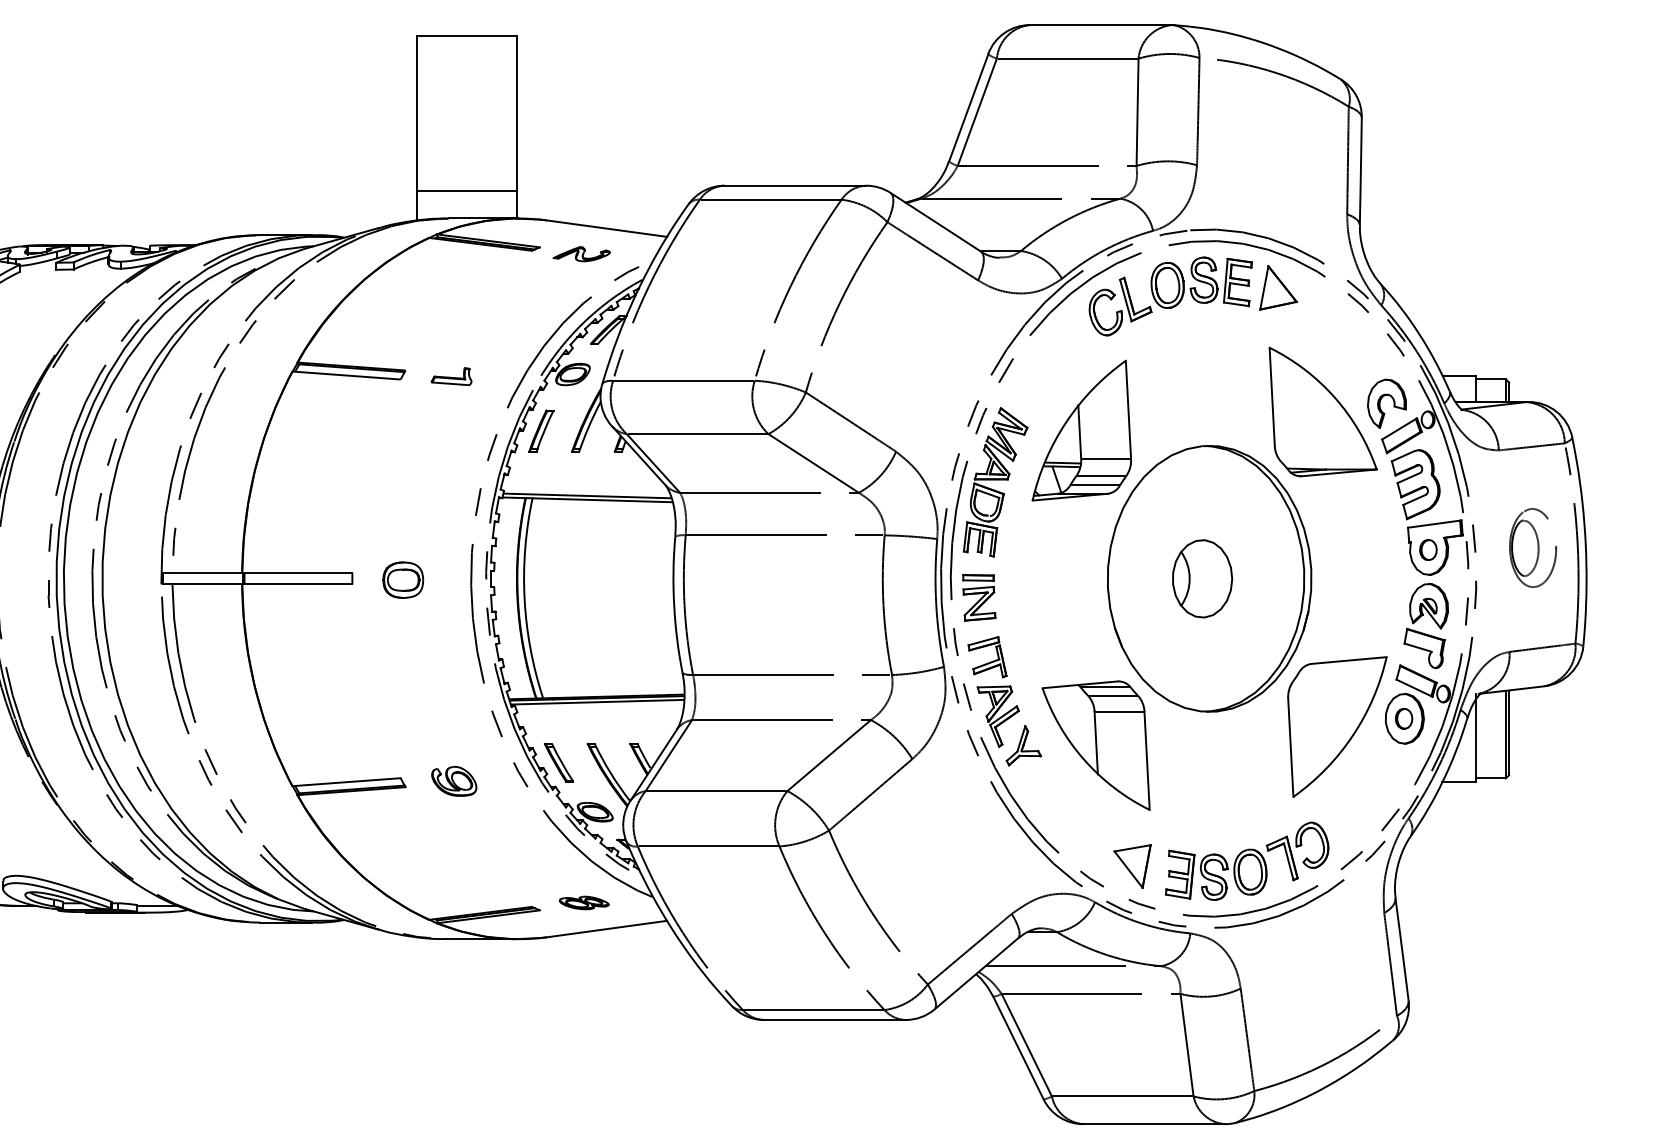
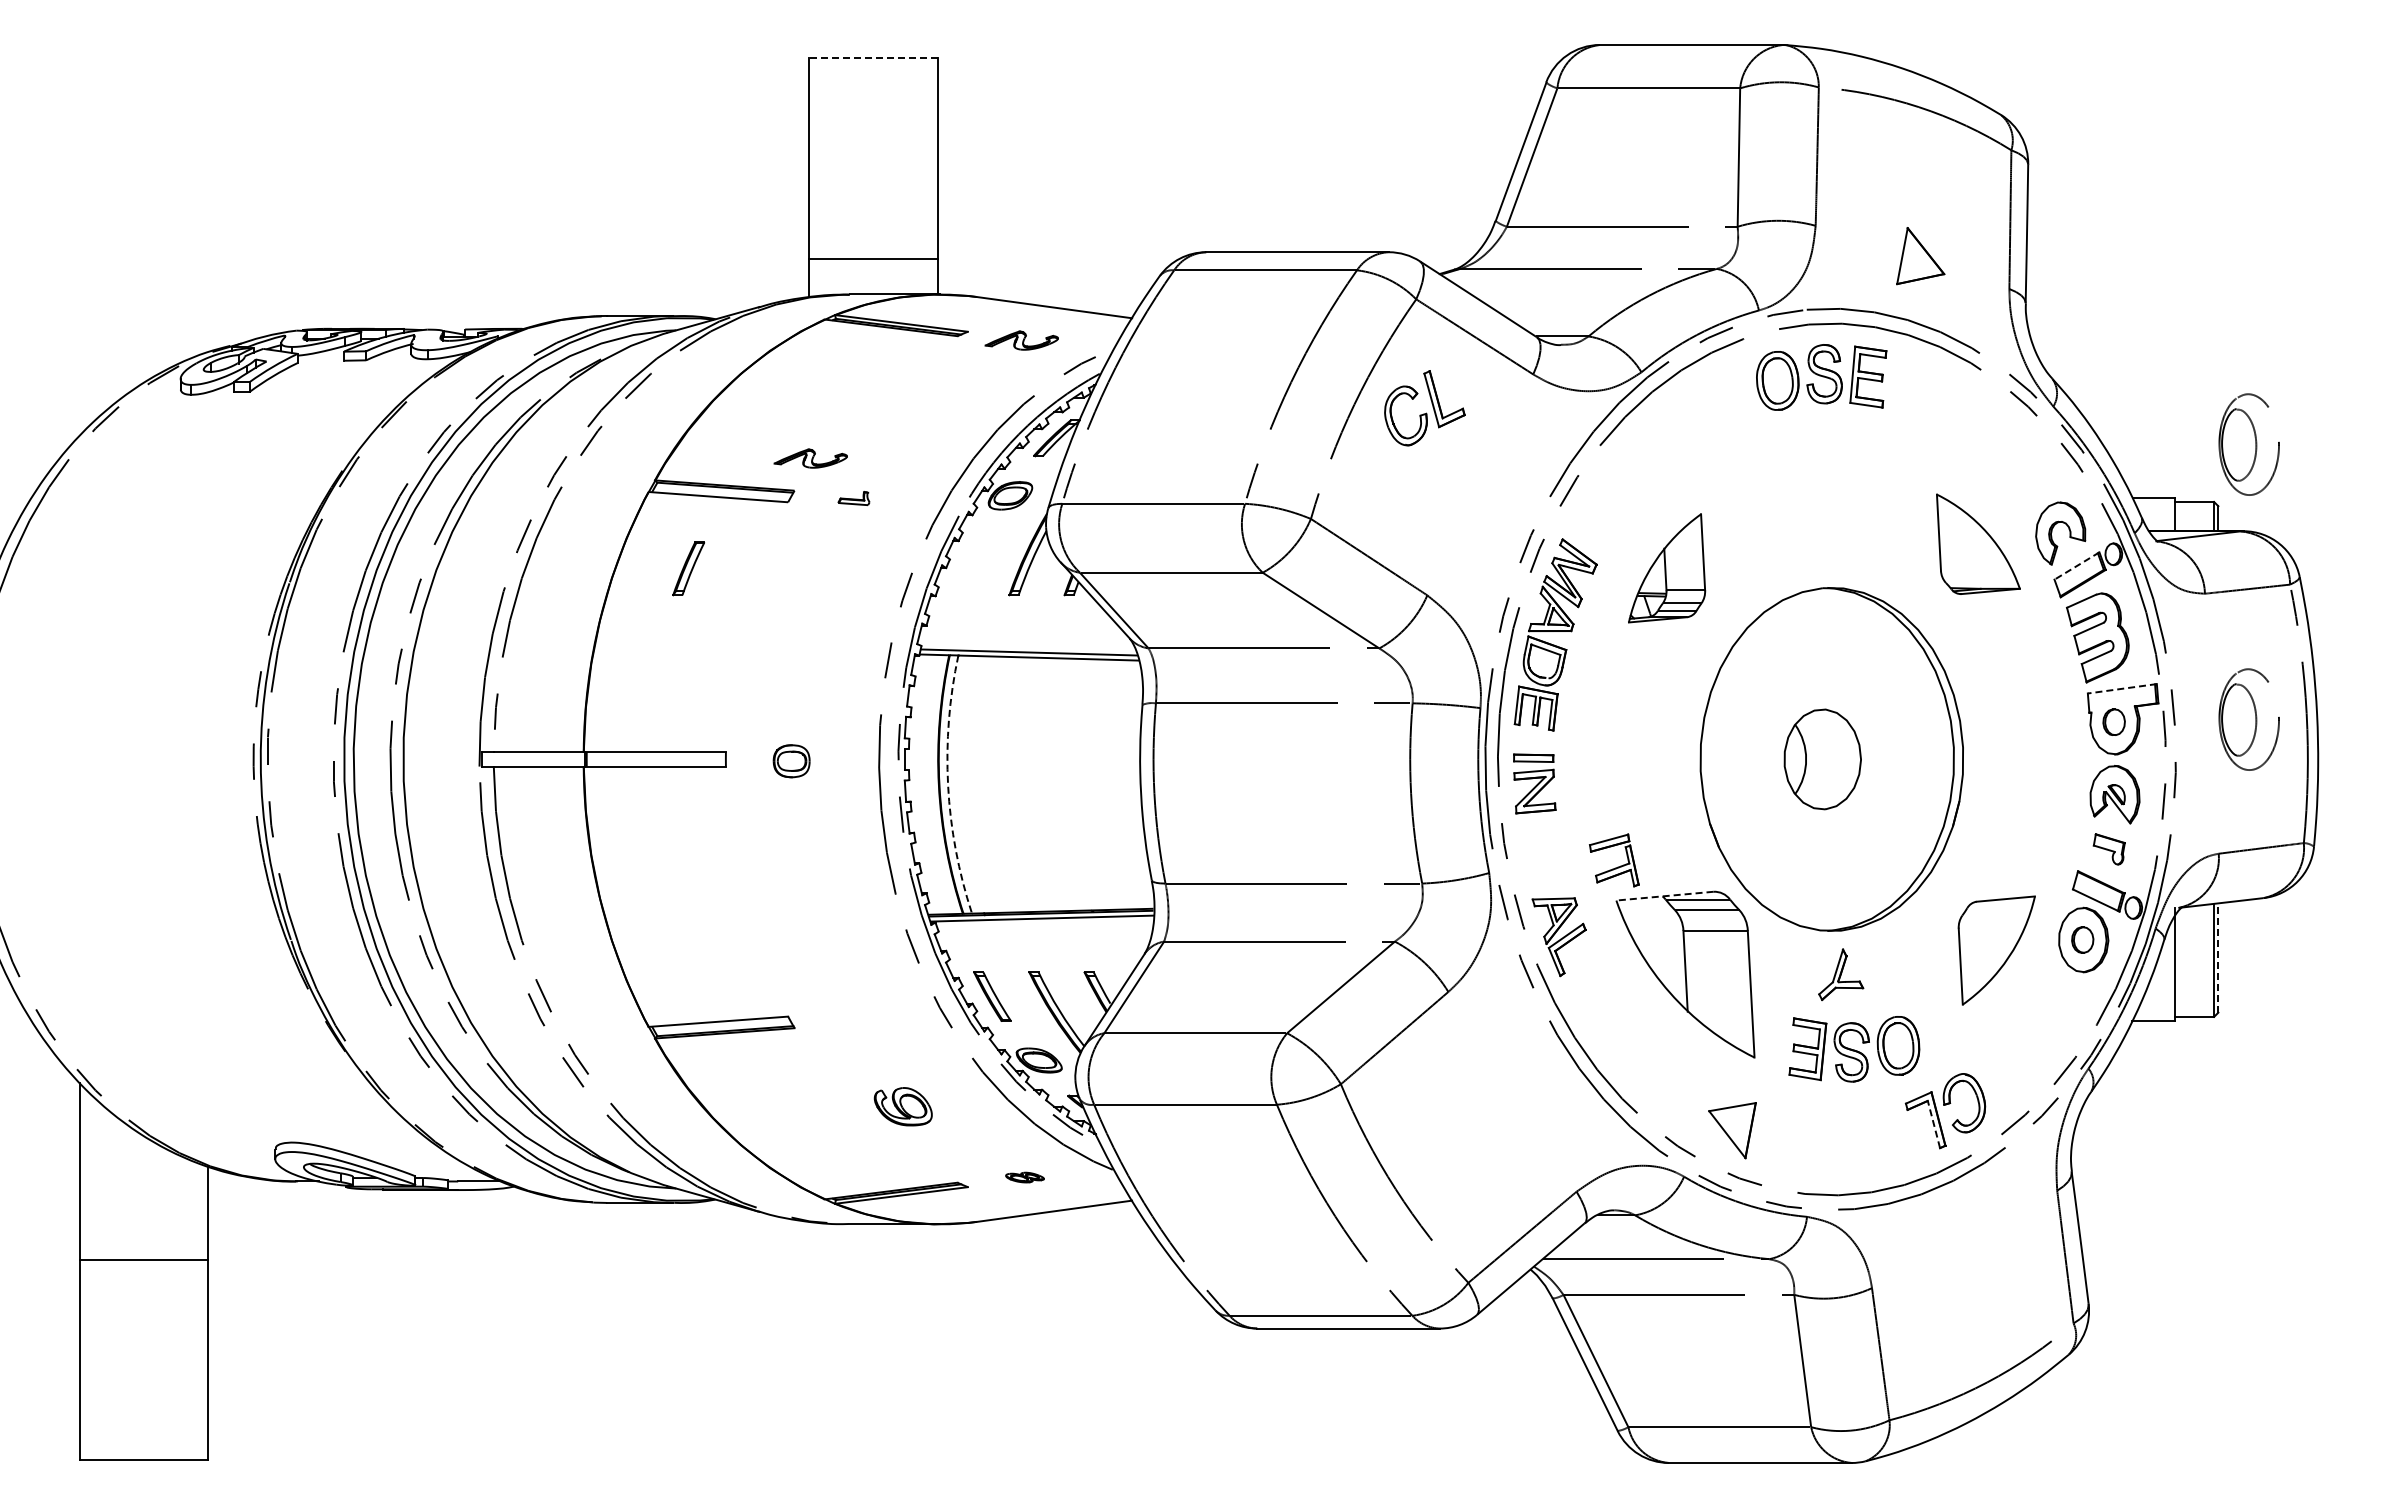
line: (466, 35) -> (873, 58), solid -> dashed
part: (1278, 288) -> (1920, 256), moved
part: (1120, 306) -> (1424, 408), moved
part: (1532, 334) -> (2248, 444), added
part: (417, 345) -> (810, 458), added
part: (451, 376) -> (853, 498), size x0.6
part: (1323, 412) -> (1978, 544), size x0.6
line: (1399, 429) -> (2076, 566), solid -> dashed
part: (541, 430) -> (688, 568), moved
part: (1081, 430) -> (1666, 568), size x0.6
line: (1434, 523) -> (2122, 688), solid -> dashed
part: (403, 580) -> (791, 761), size x0.7
arc: (524, 599) -> (948, 785), solid -> dashed
part: (1424, 648) -> (2109, 849), size x0.6
part: (989, 661) -> (1617, 866), moved
line: (1079, 685) -> (1664, 896), solid -> dashed
part: (1337, 726) -> (1996, 950), size x0.6
line: (1509, 733) -> (2218, 958), solid -> dashed
part: (1024, 745) -> (1841, 974), moved
part: (453, 781) -> (902, 1106), moved
line: (1288, 861) -> (1933, 1124), solid -> dashed
part: (1216, 874) -> (1854, 1049), moved
part: (583, 902) -> (1024, 1177), size x0.6

